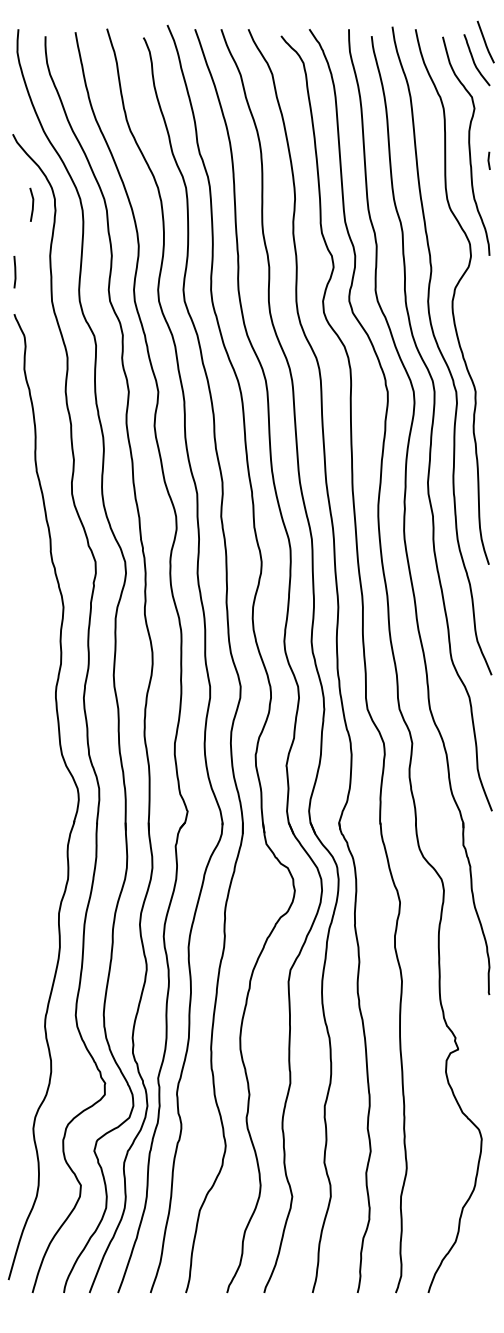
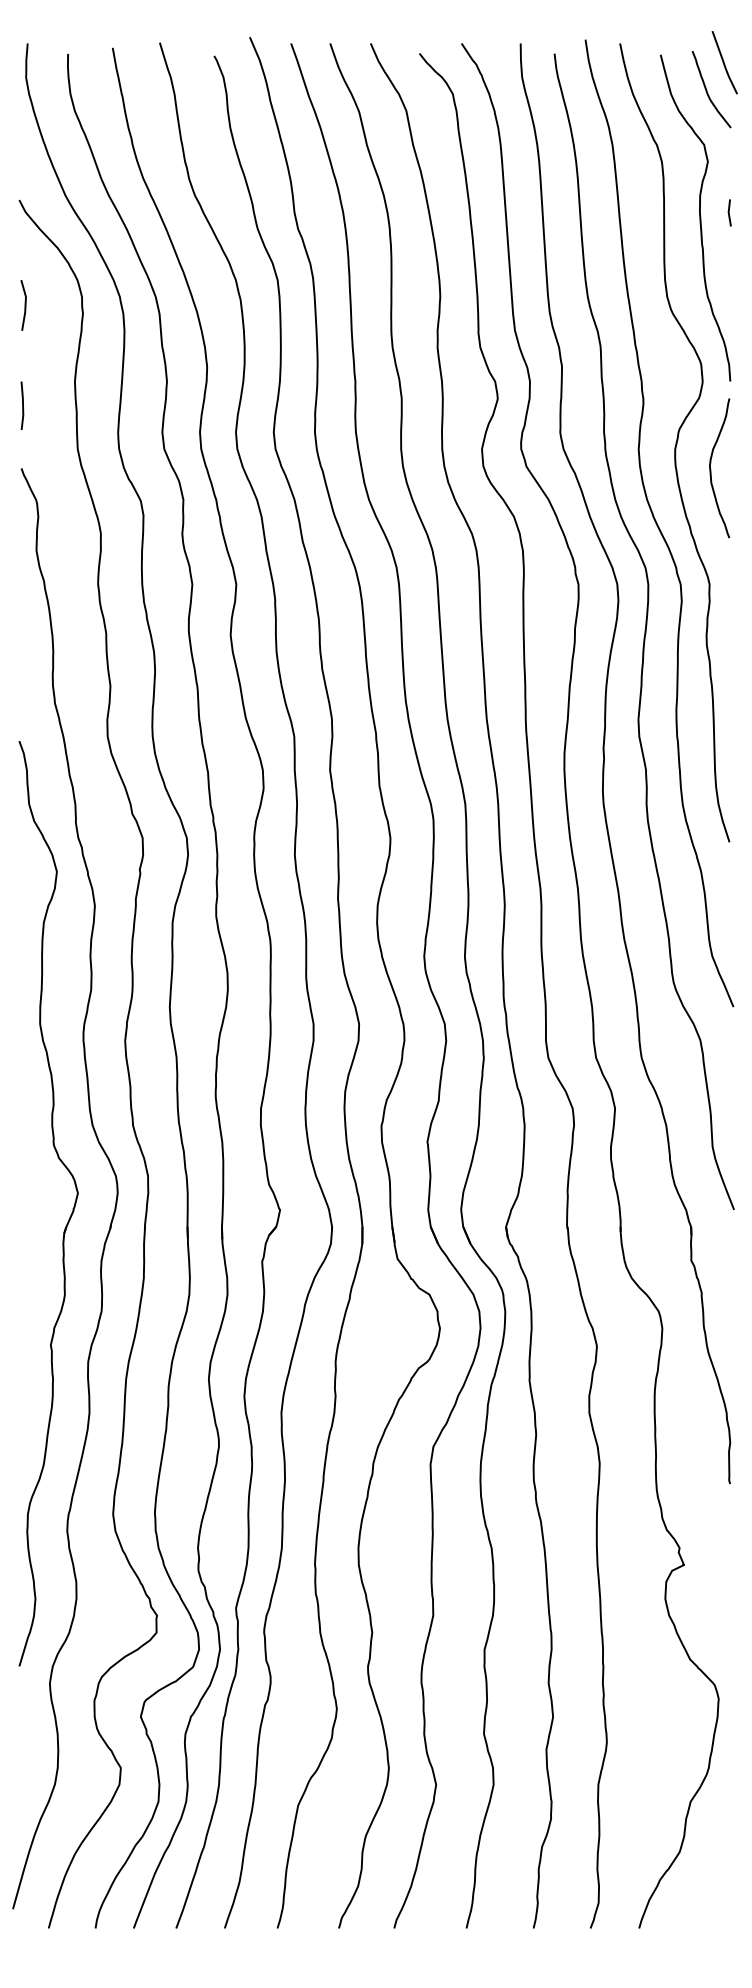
line: (488, 160) -> (728, 212), moved
line: (32, 204) -> (24, 304), moved
curve: (477, 315) -> (712, 470), added
part: (47, 812) -> (70, 1211), added

